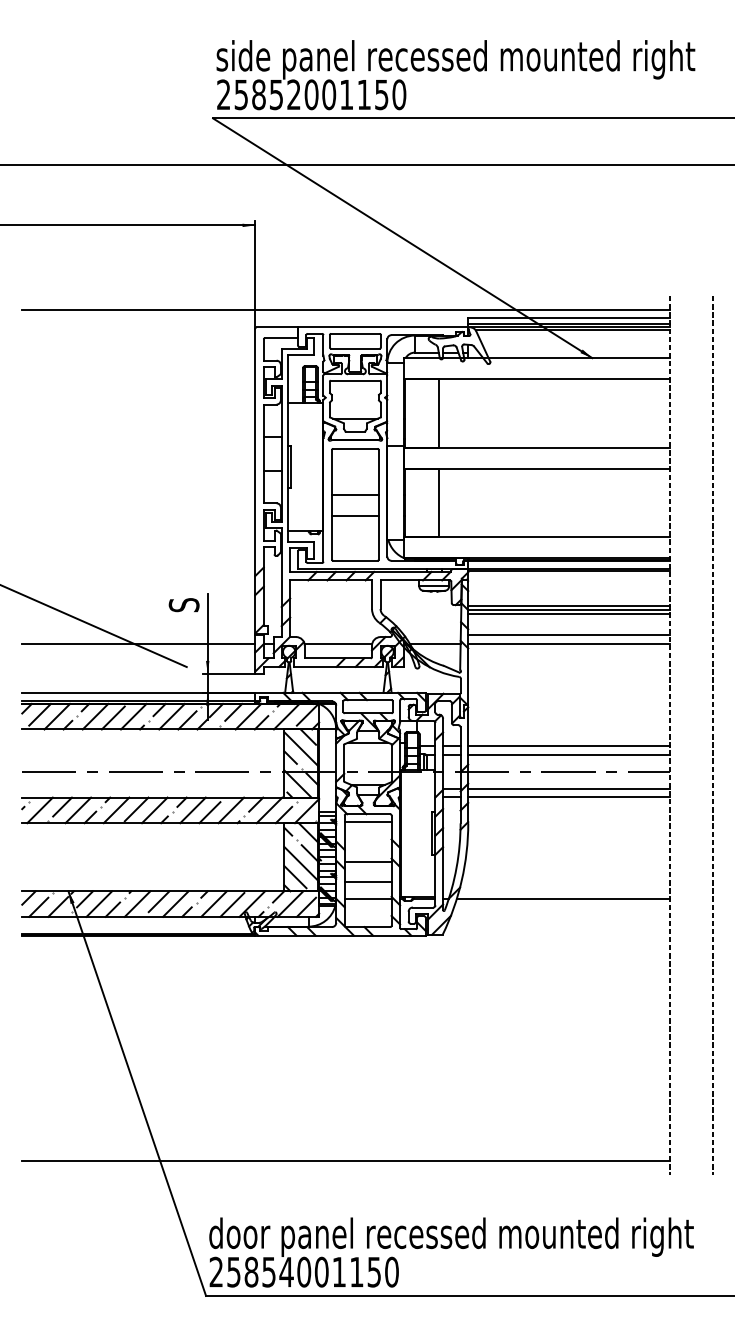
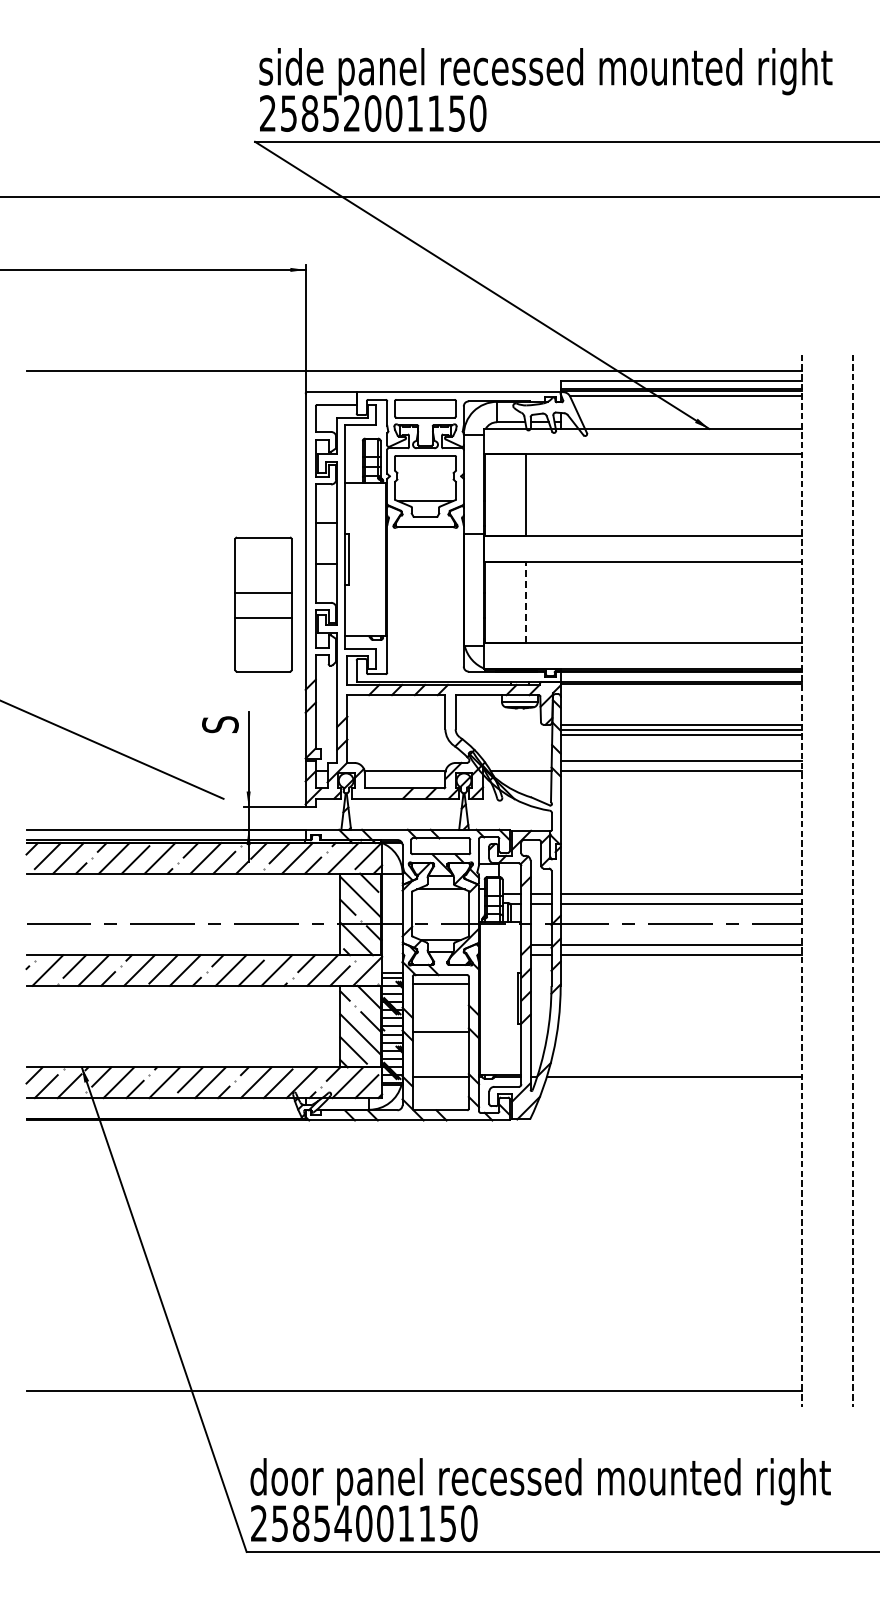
line: (439, 503) -> (526, 602), solid -> dashed
part: (355, 504) -> (263, 604), moved
line: (138, 644) -> (165, 771), removed
line: (367, 882) -> (440, 1056), removed

